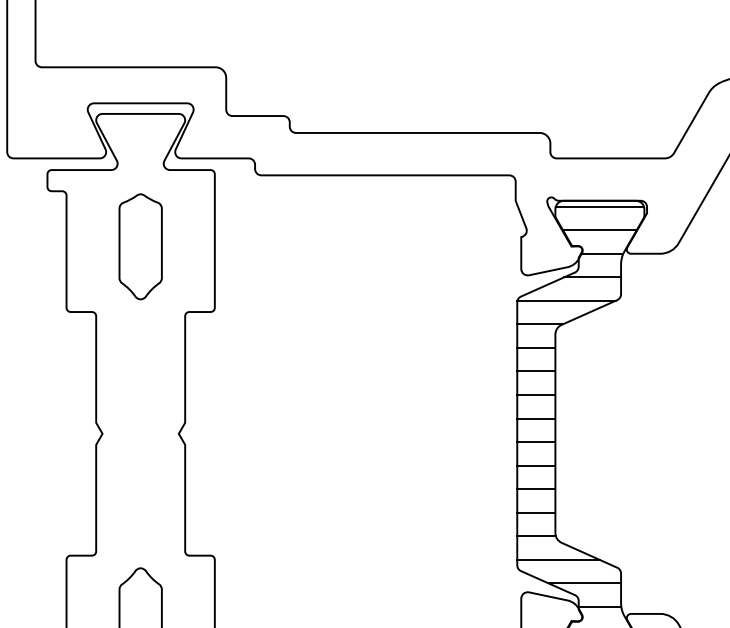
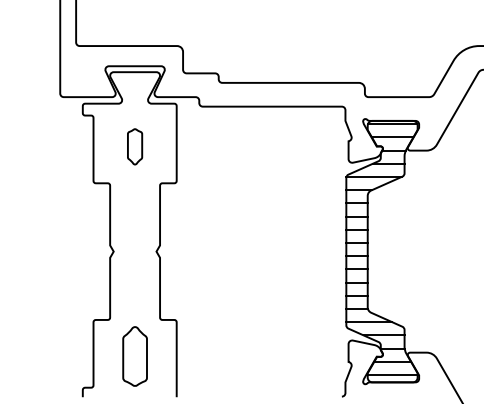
part: (139, 246) -> (134, 146), size x0.6

